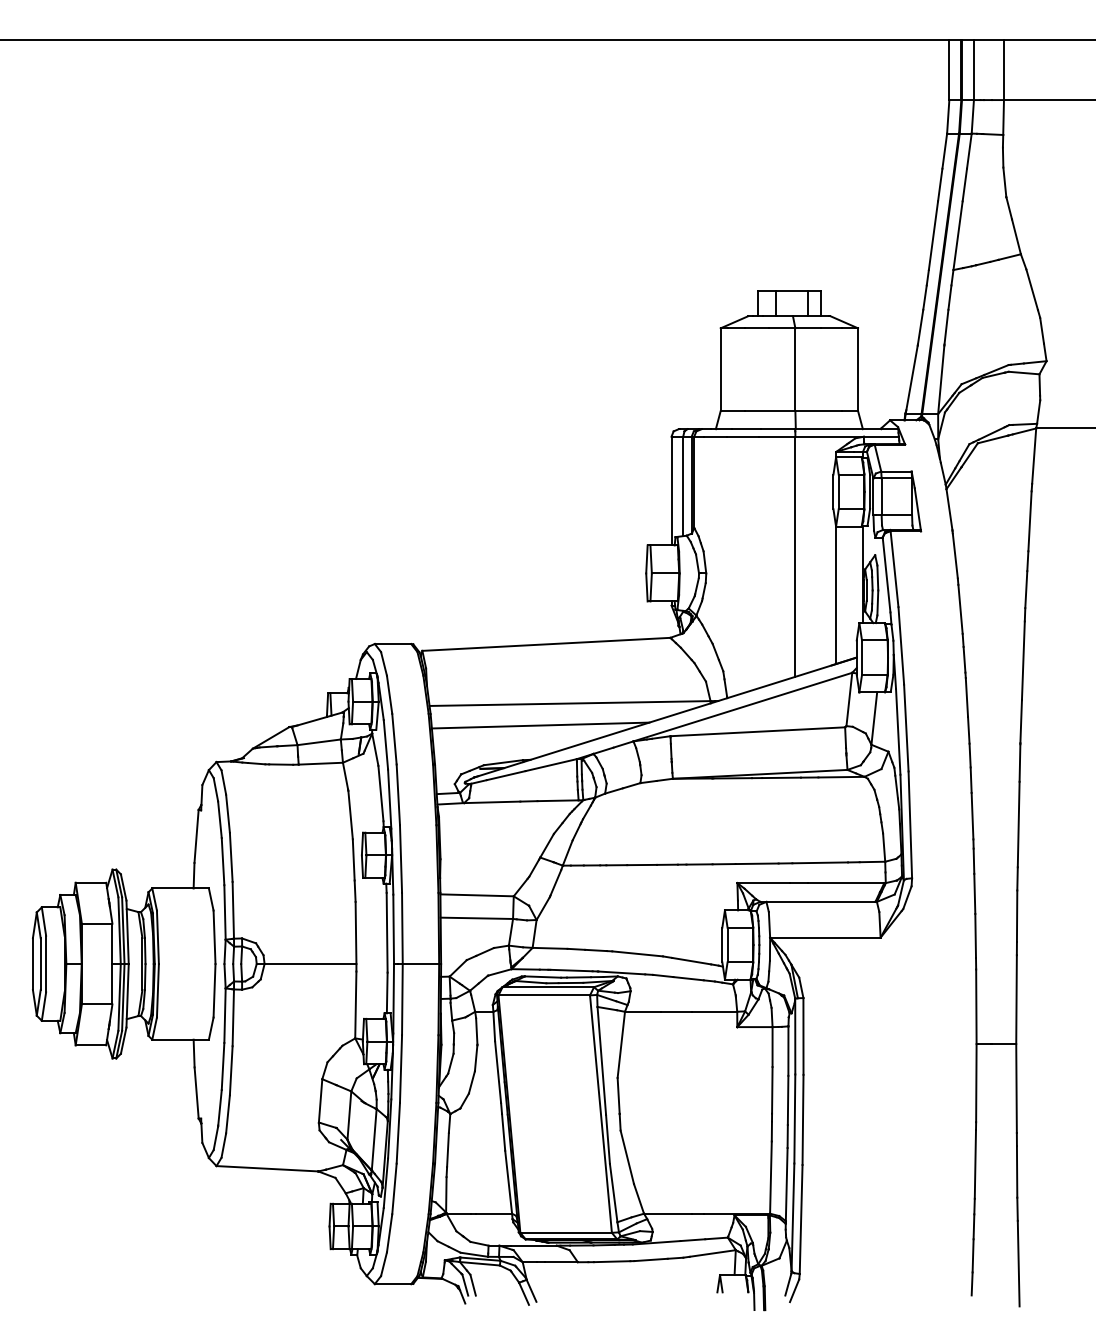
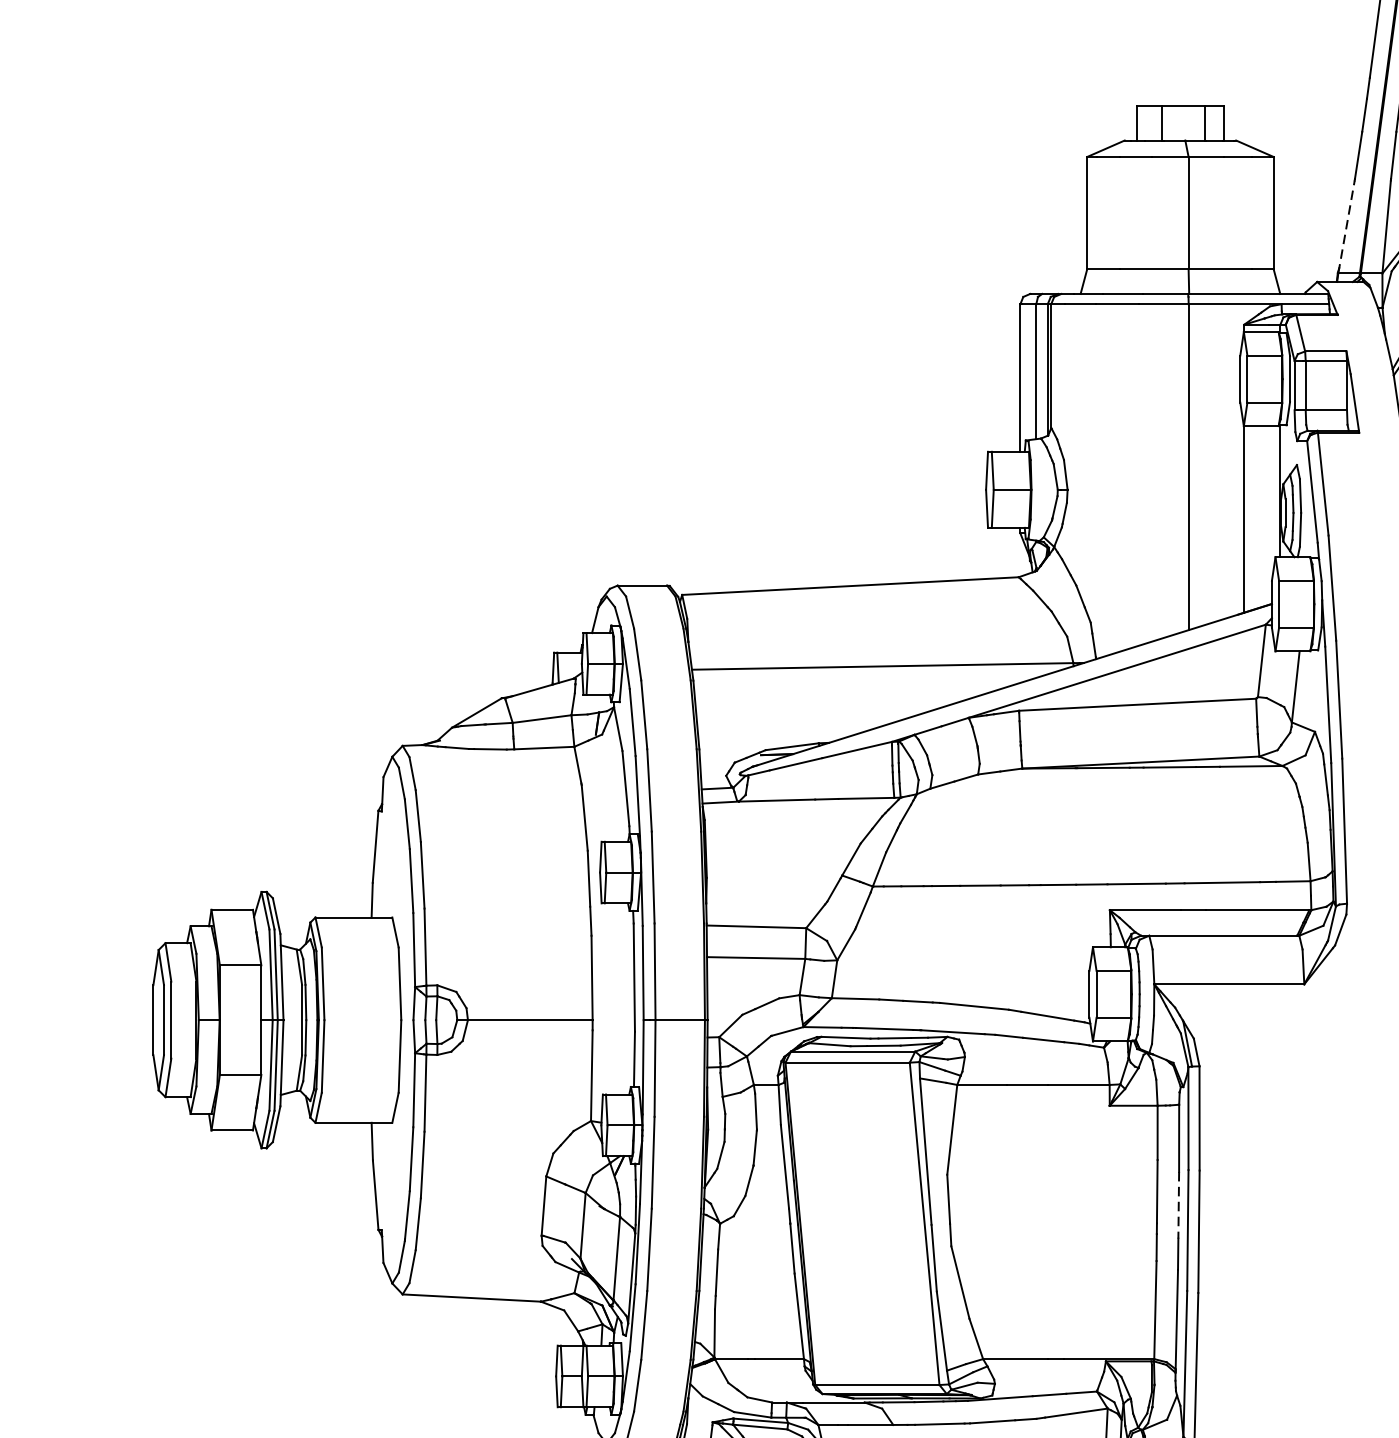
line: (911, 379) -> (1346, 226), solid -> dashed
line: (540, 725) -> (842, 696), removed
line: (788, 1100) -> (1179, 1205), solid -> dashed

